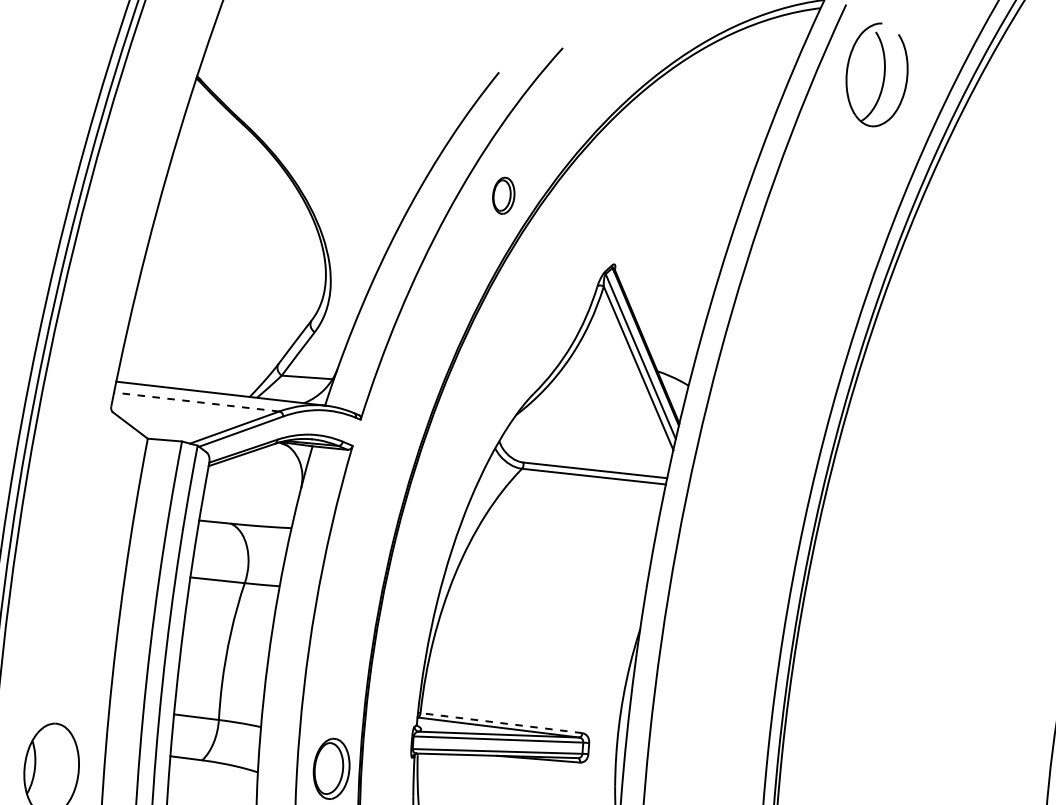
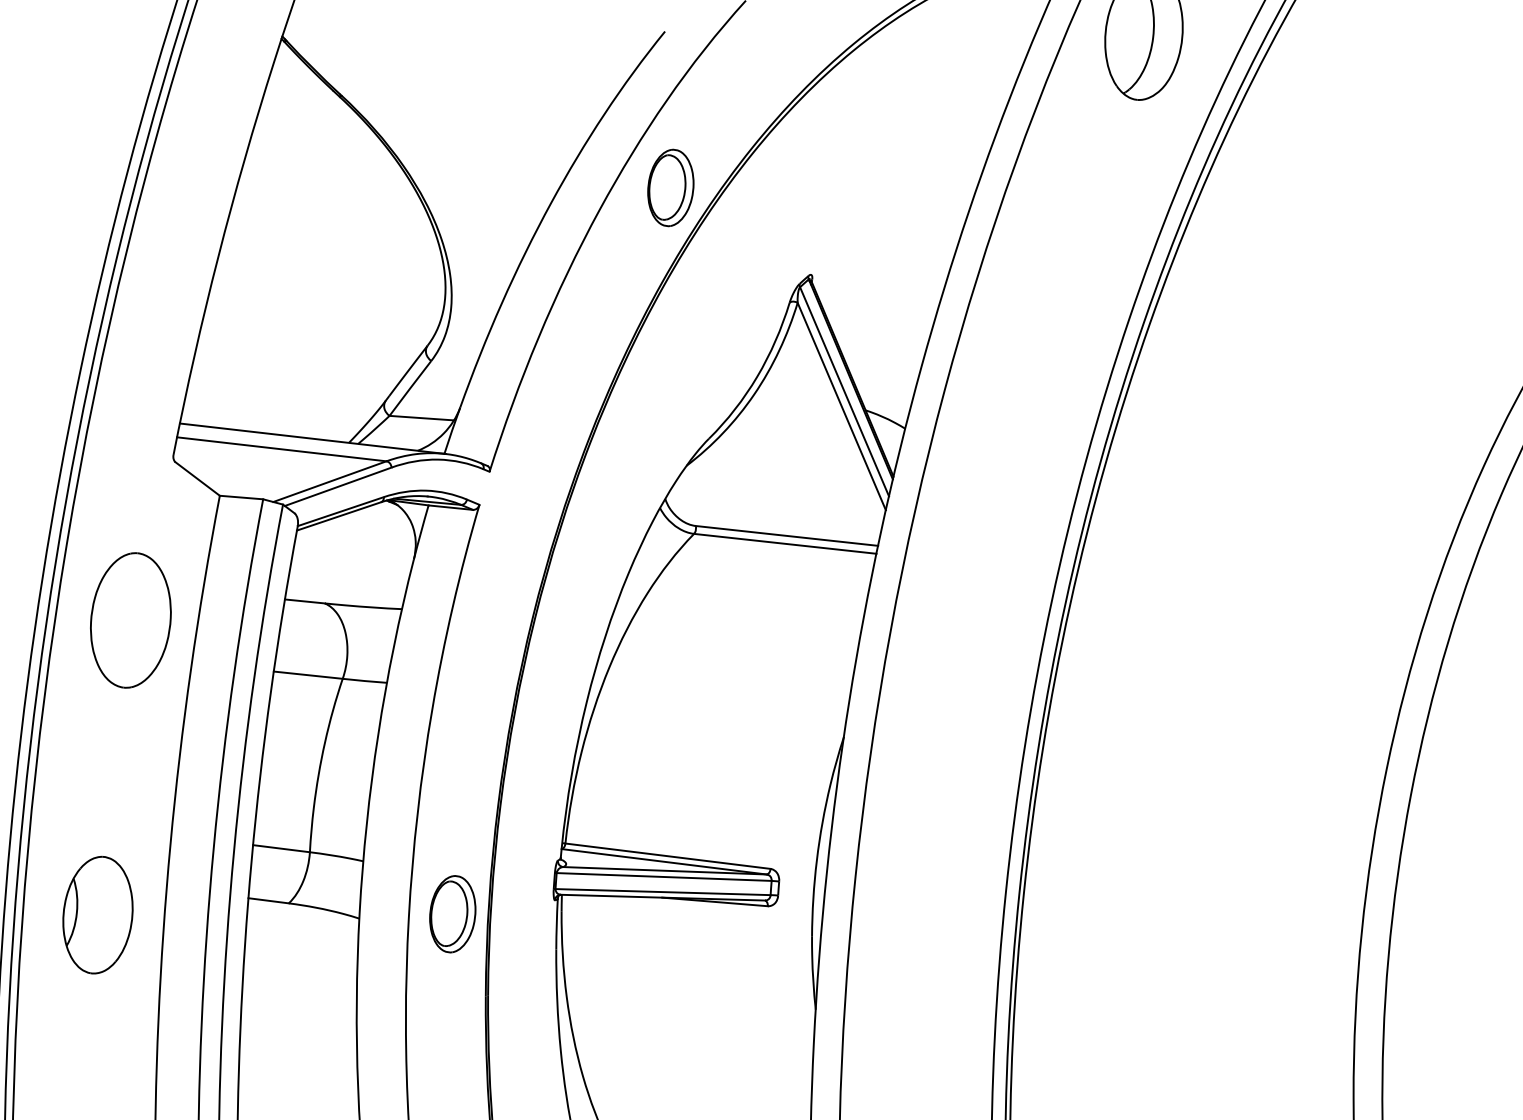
part: (503, 195) -> (670, 187), size x1.67
line: (196, 402) -> (281, 449), dashed -> solid
part: (77, 537) -> (130, 620), added
line: (501, 723) -> (667, 856), dashed -> solid

